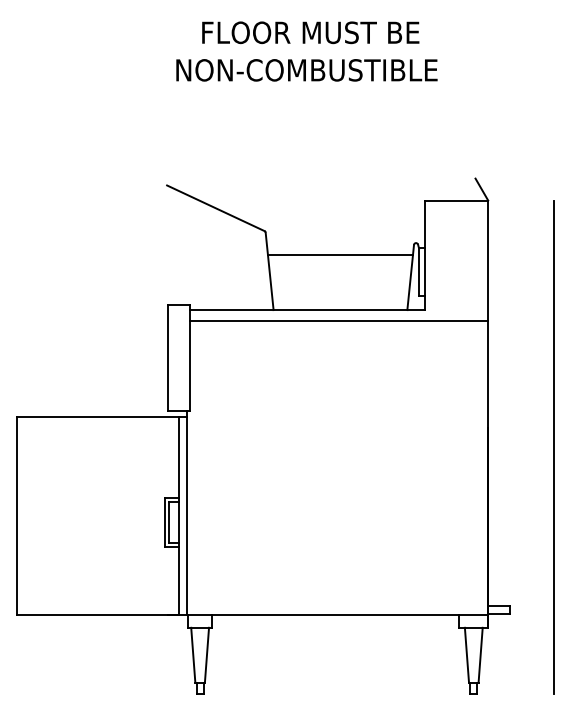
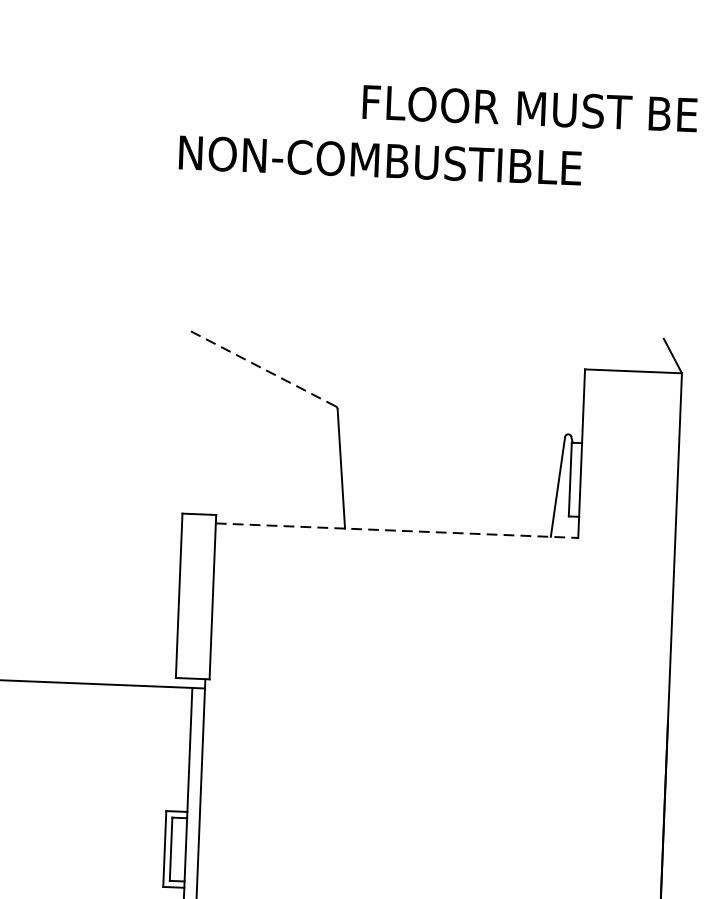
text: (310, 32) -> (529, 108), moved
text: (306, 70) -> (379, 160), moved
line: (215, 208) -> (261, 368), solid -> dashed
line: (340, 254) -> (451, 447), removed
line: (307, 310) -> (397, 531), solid -> dashed
line: (338, 321) -> (444, 550), removed

